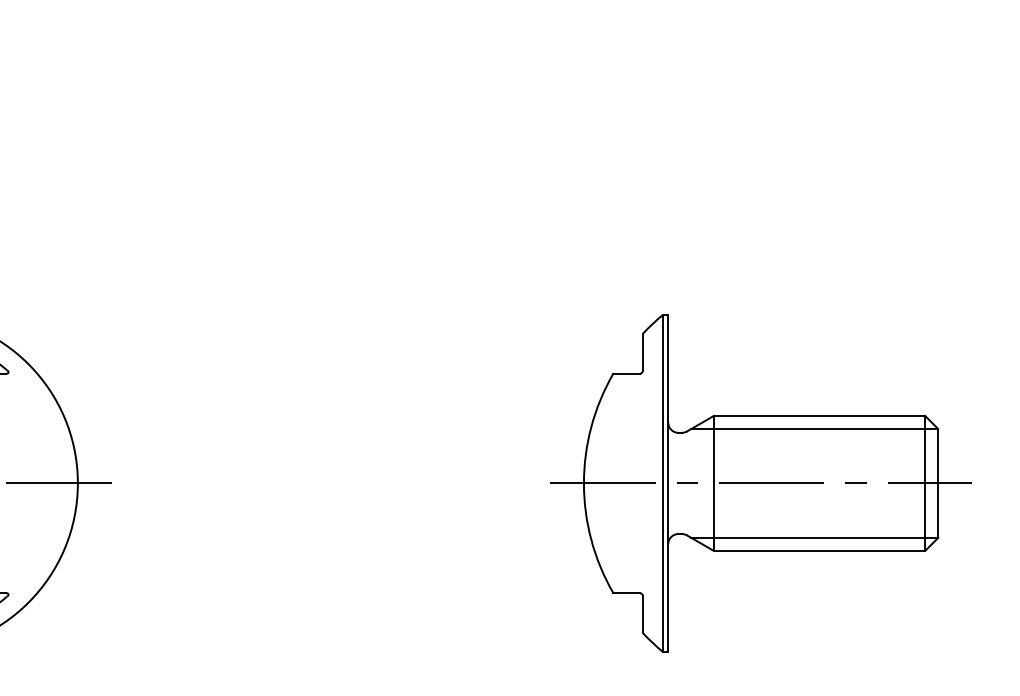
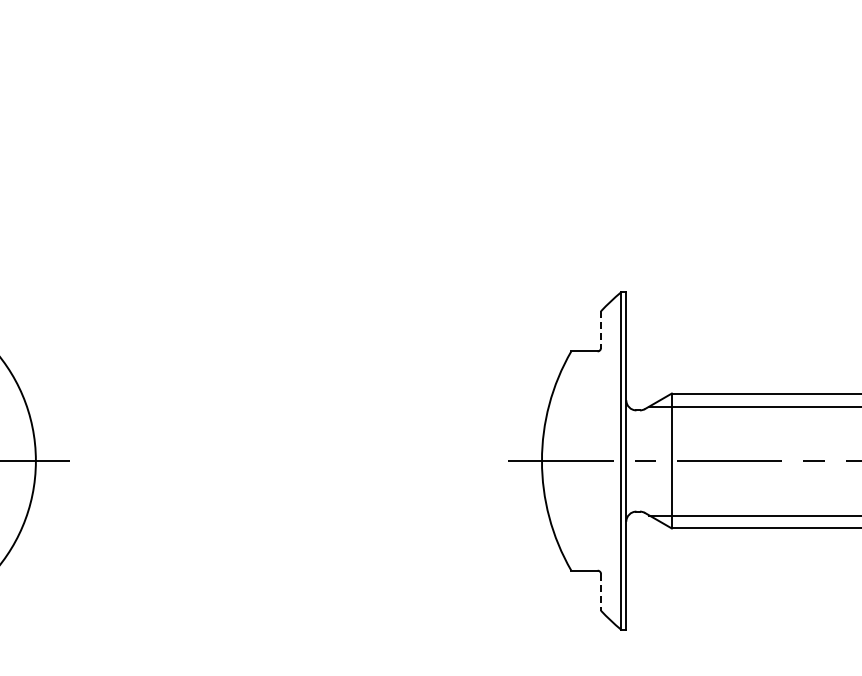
line: (642, 352) -> (600, 330), solid -> dashed
line: (642, 615) -> (600, 593), solid -> dashed

